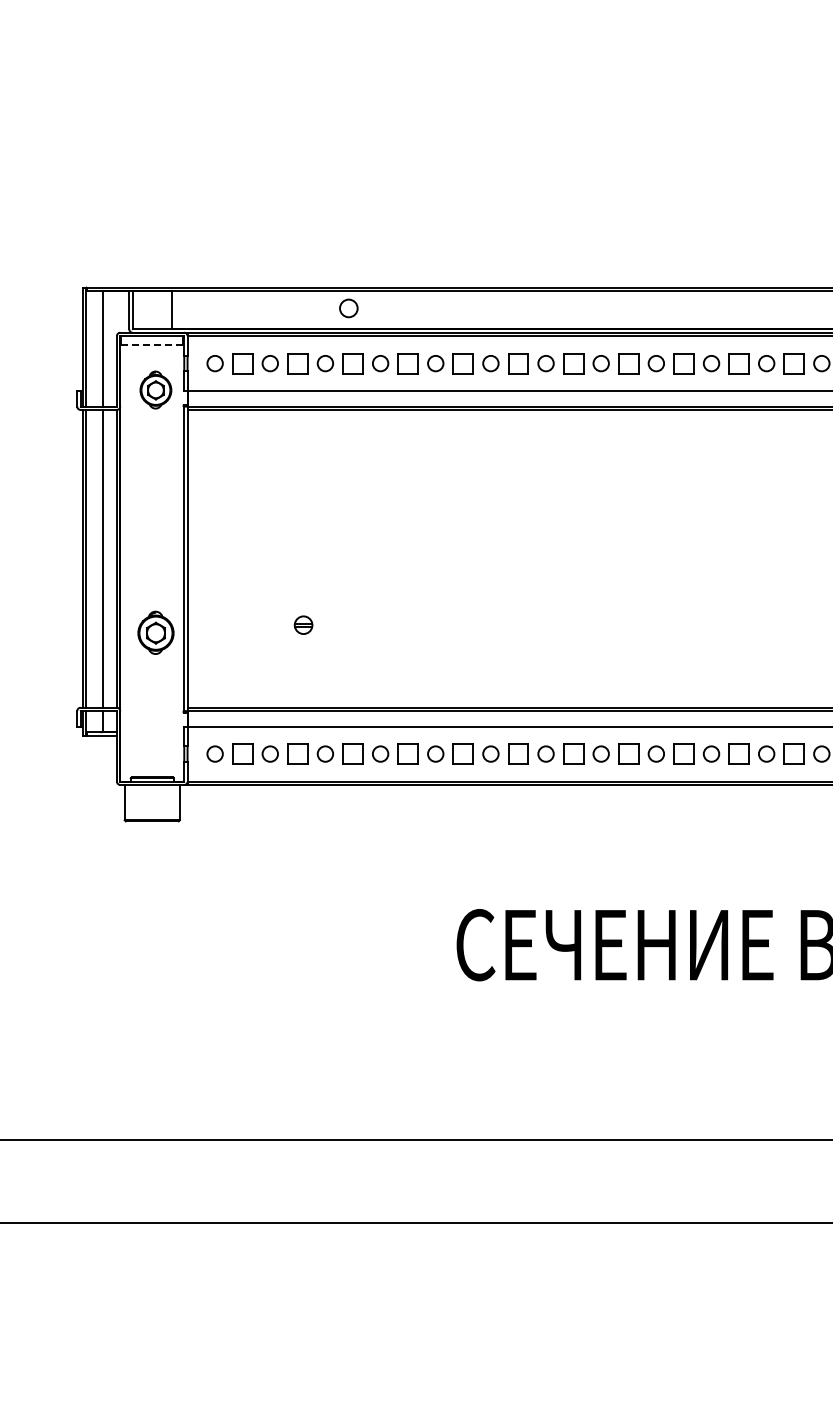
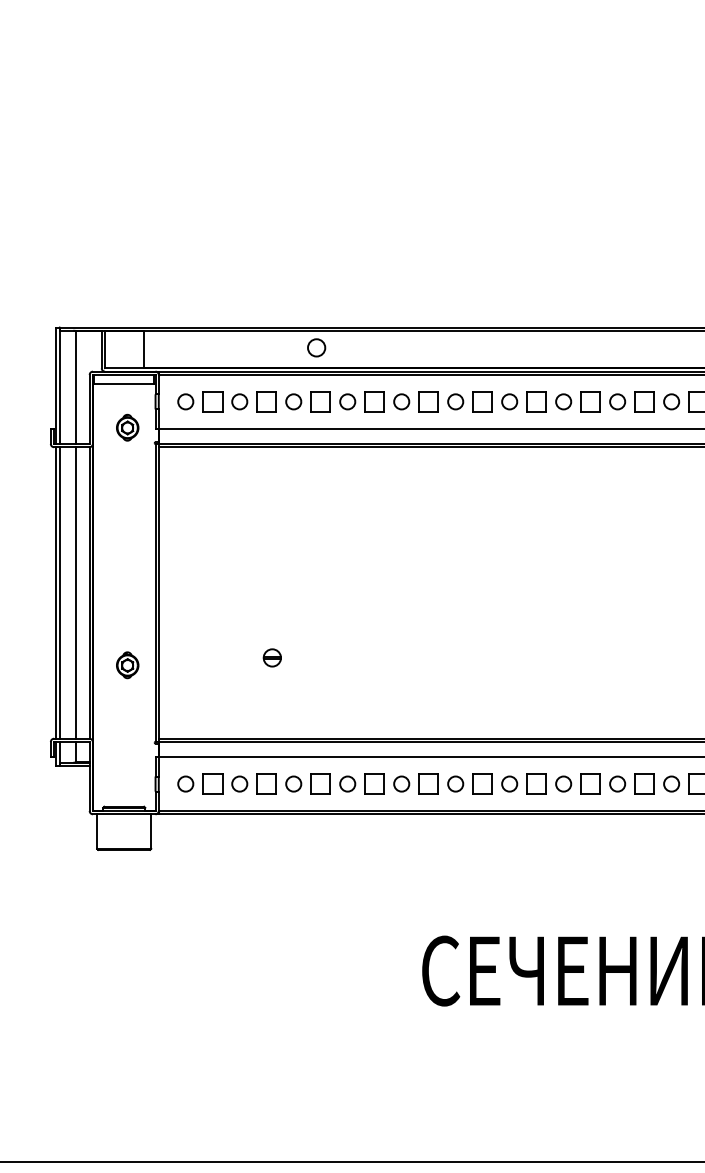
line: (152, 344) -> (124, 383), dashed -> solid
part: (155, 389) -> (127, 427), size x0.71
part: (155, 632) -> (127, 665), size x0.62

